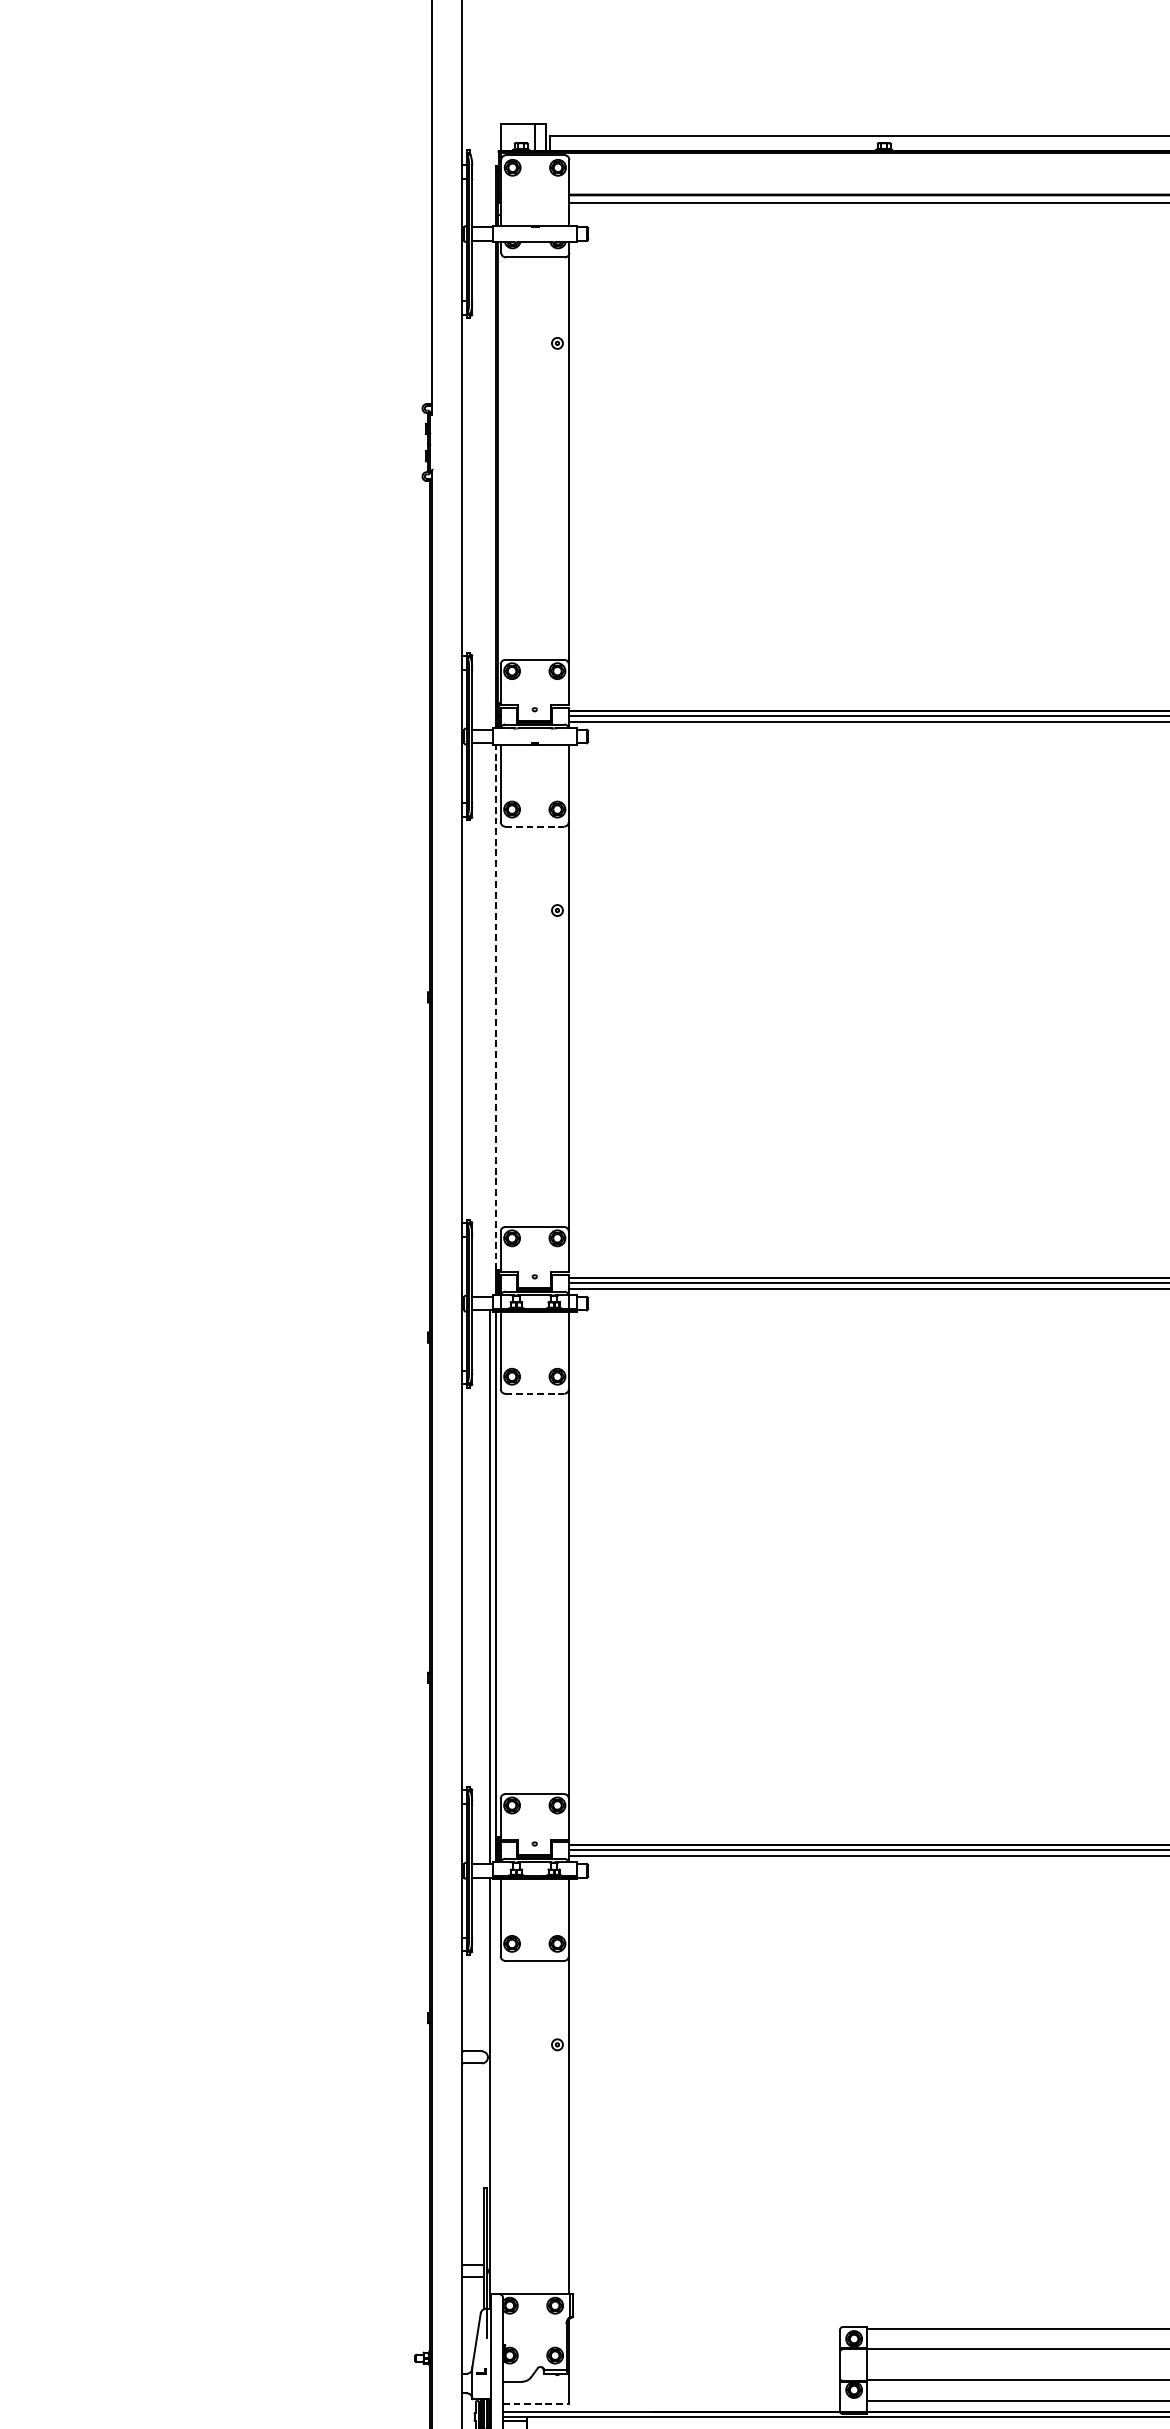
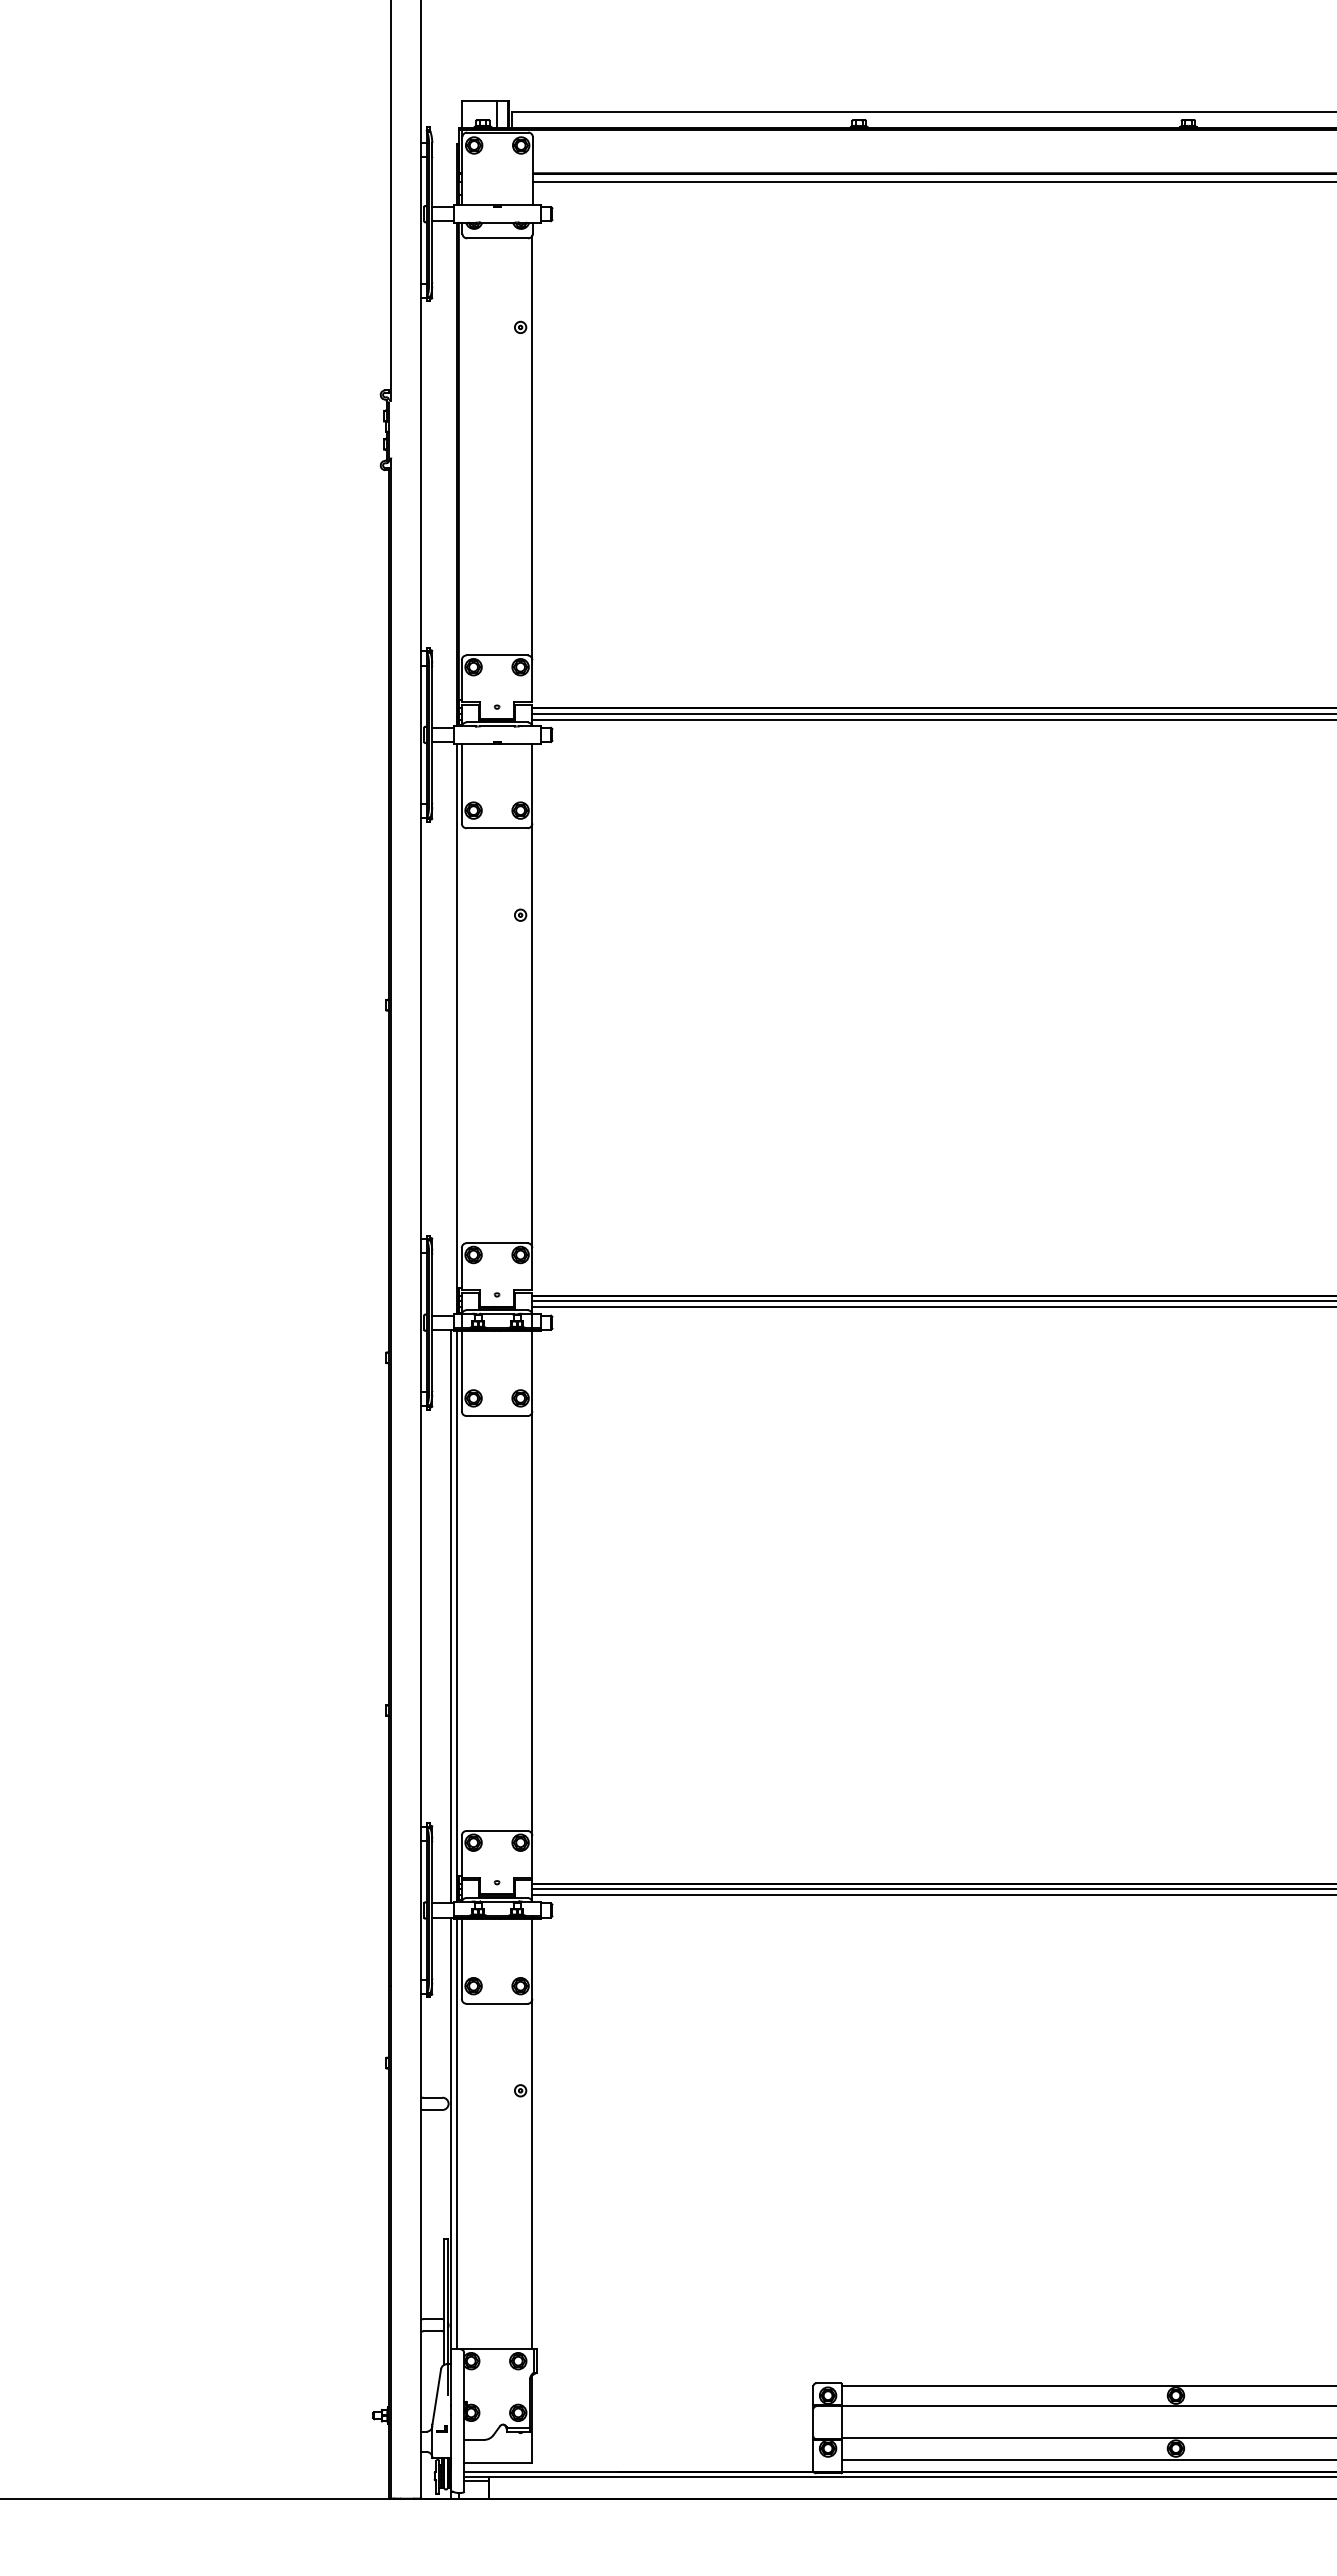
line: (535, 826) -> (497, 828), dashed -> solid
line: (496, 1007) -> (457, 1015), dashed -> solid
line: (535, 1394) -> (497, 1416), dashed -> solid
line: (496, 2086) -> (457, 2134), added
line: (536, 2404) -> (498, 2463), dashed -> solid

